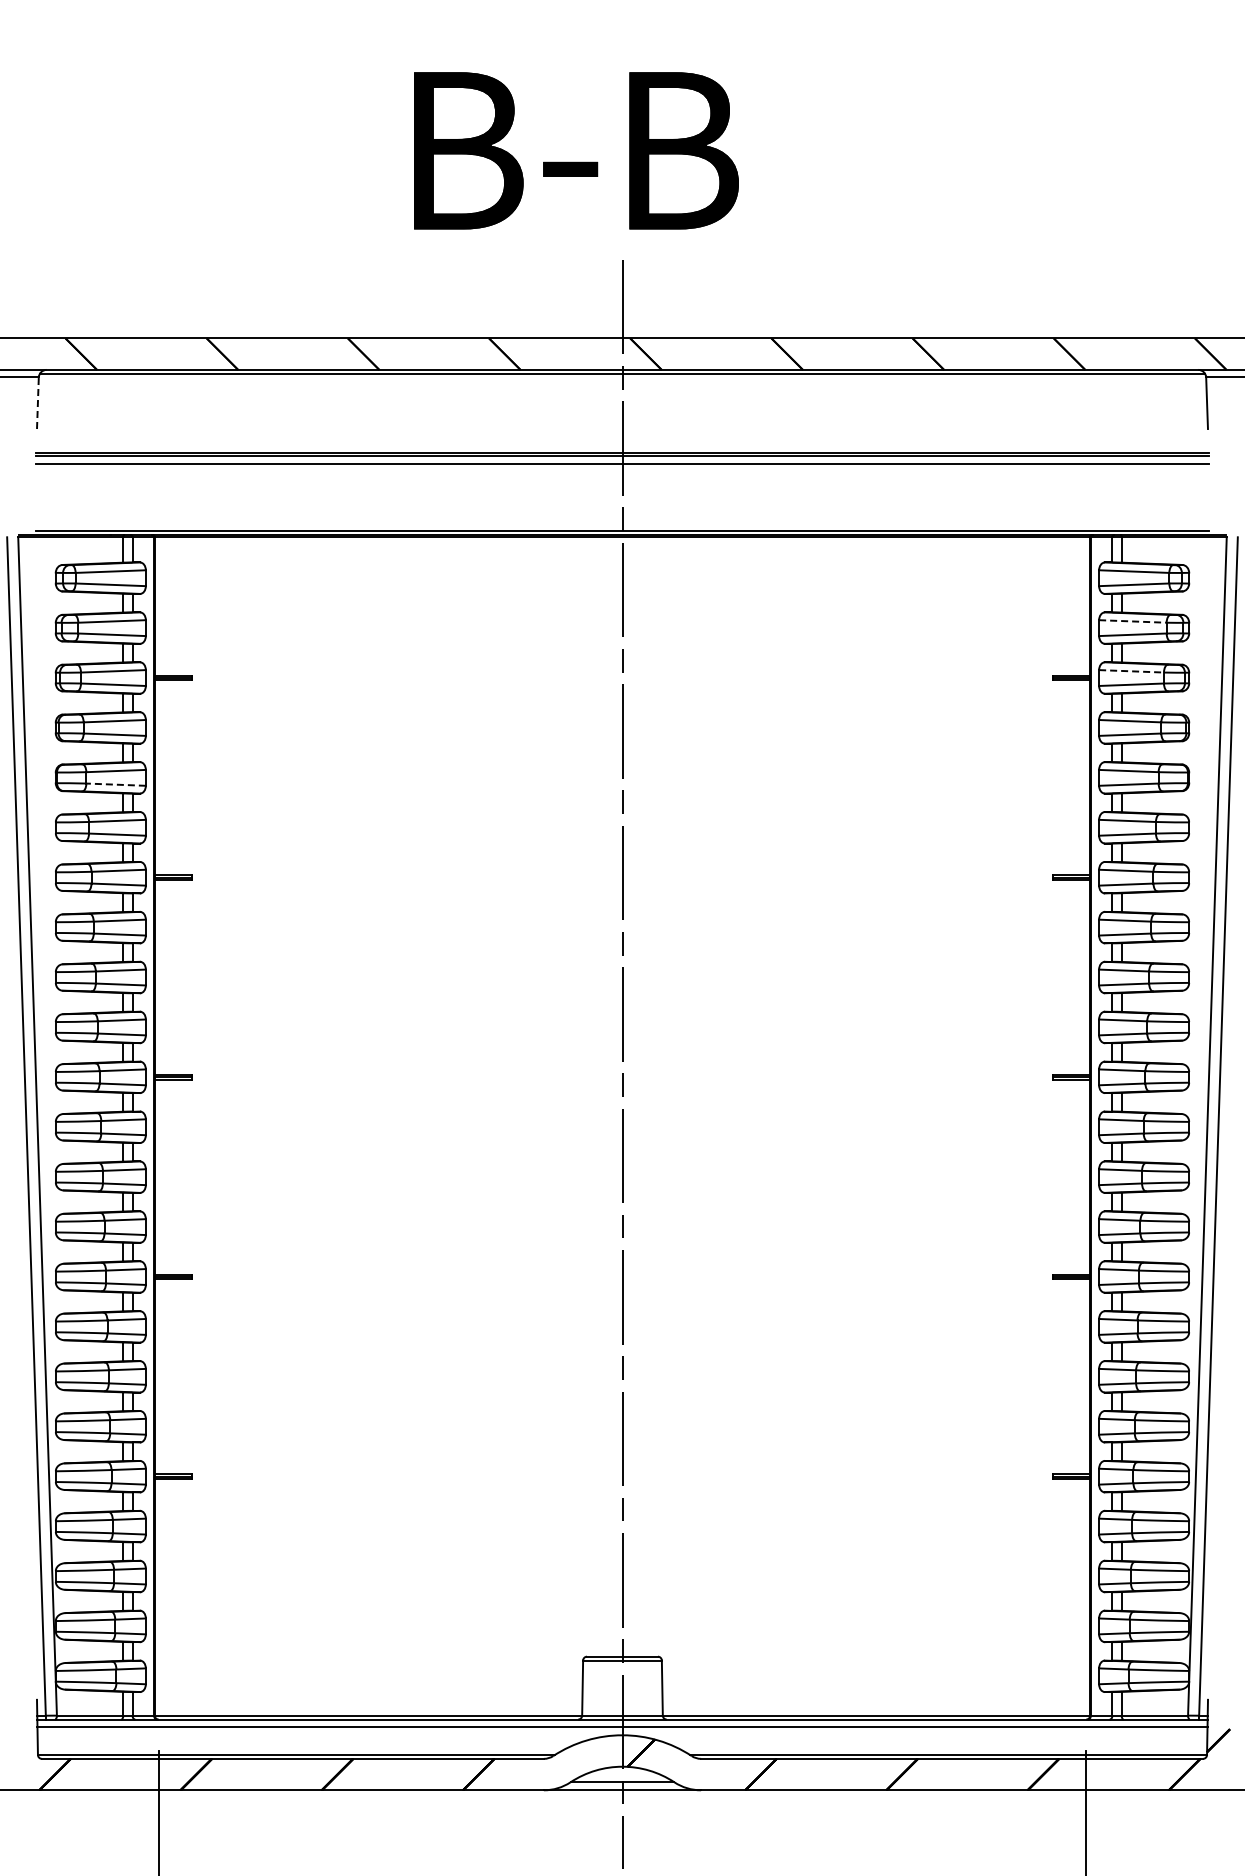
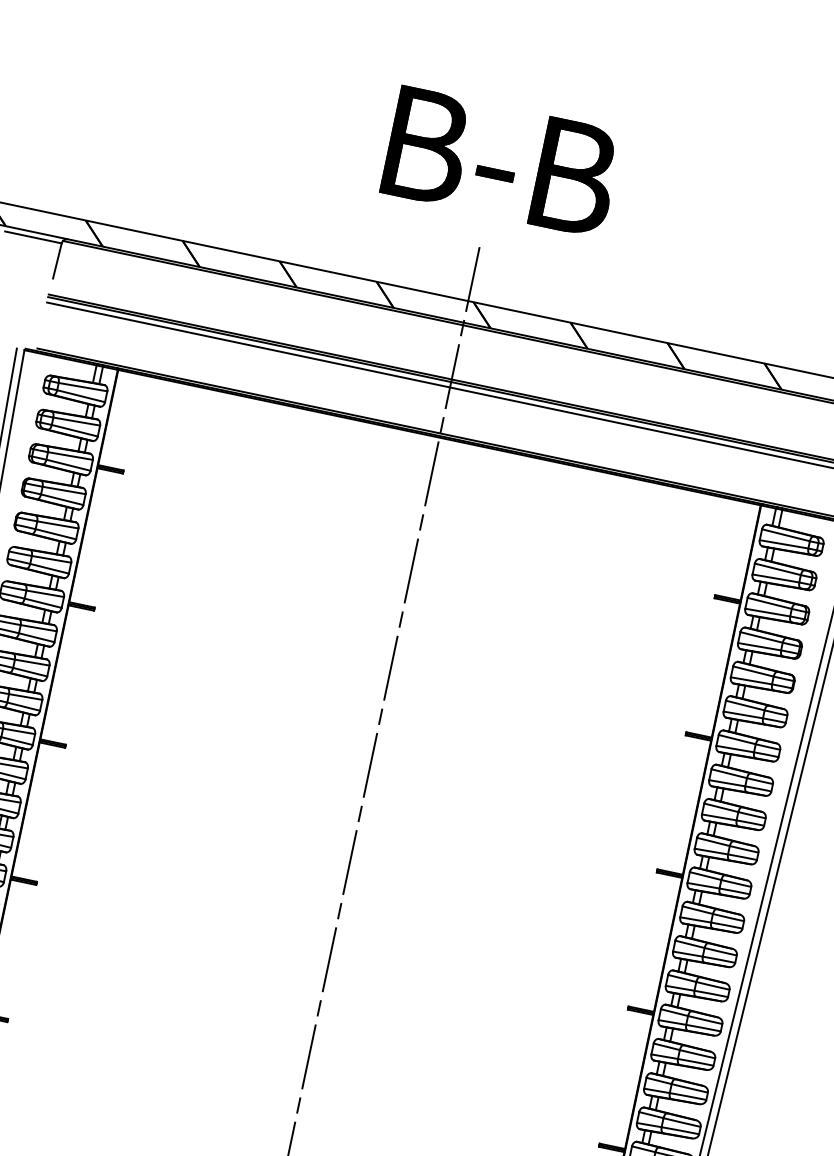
text: (576, 150) -> (501, 161), moved
line: (37, 403) -> (57, 261), dashed -> solid
line: (1132, 621) -> (777, 569), dashed -> solid
line: (1132, 671) -> (770, 603), dashed -> solid
line: (116, 784) -> (56, 534), dashed -> solid

